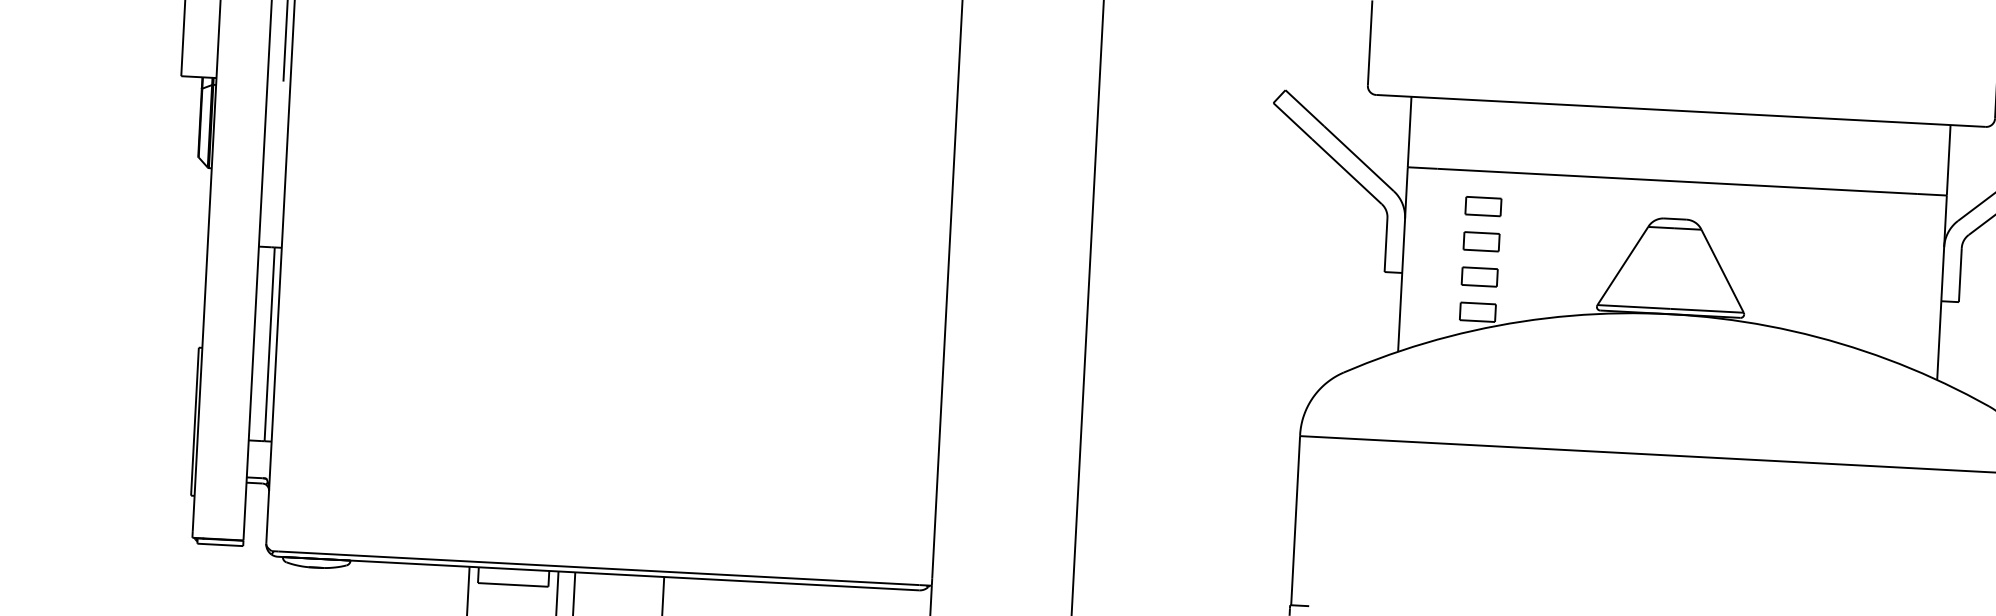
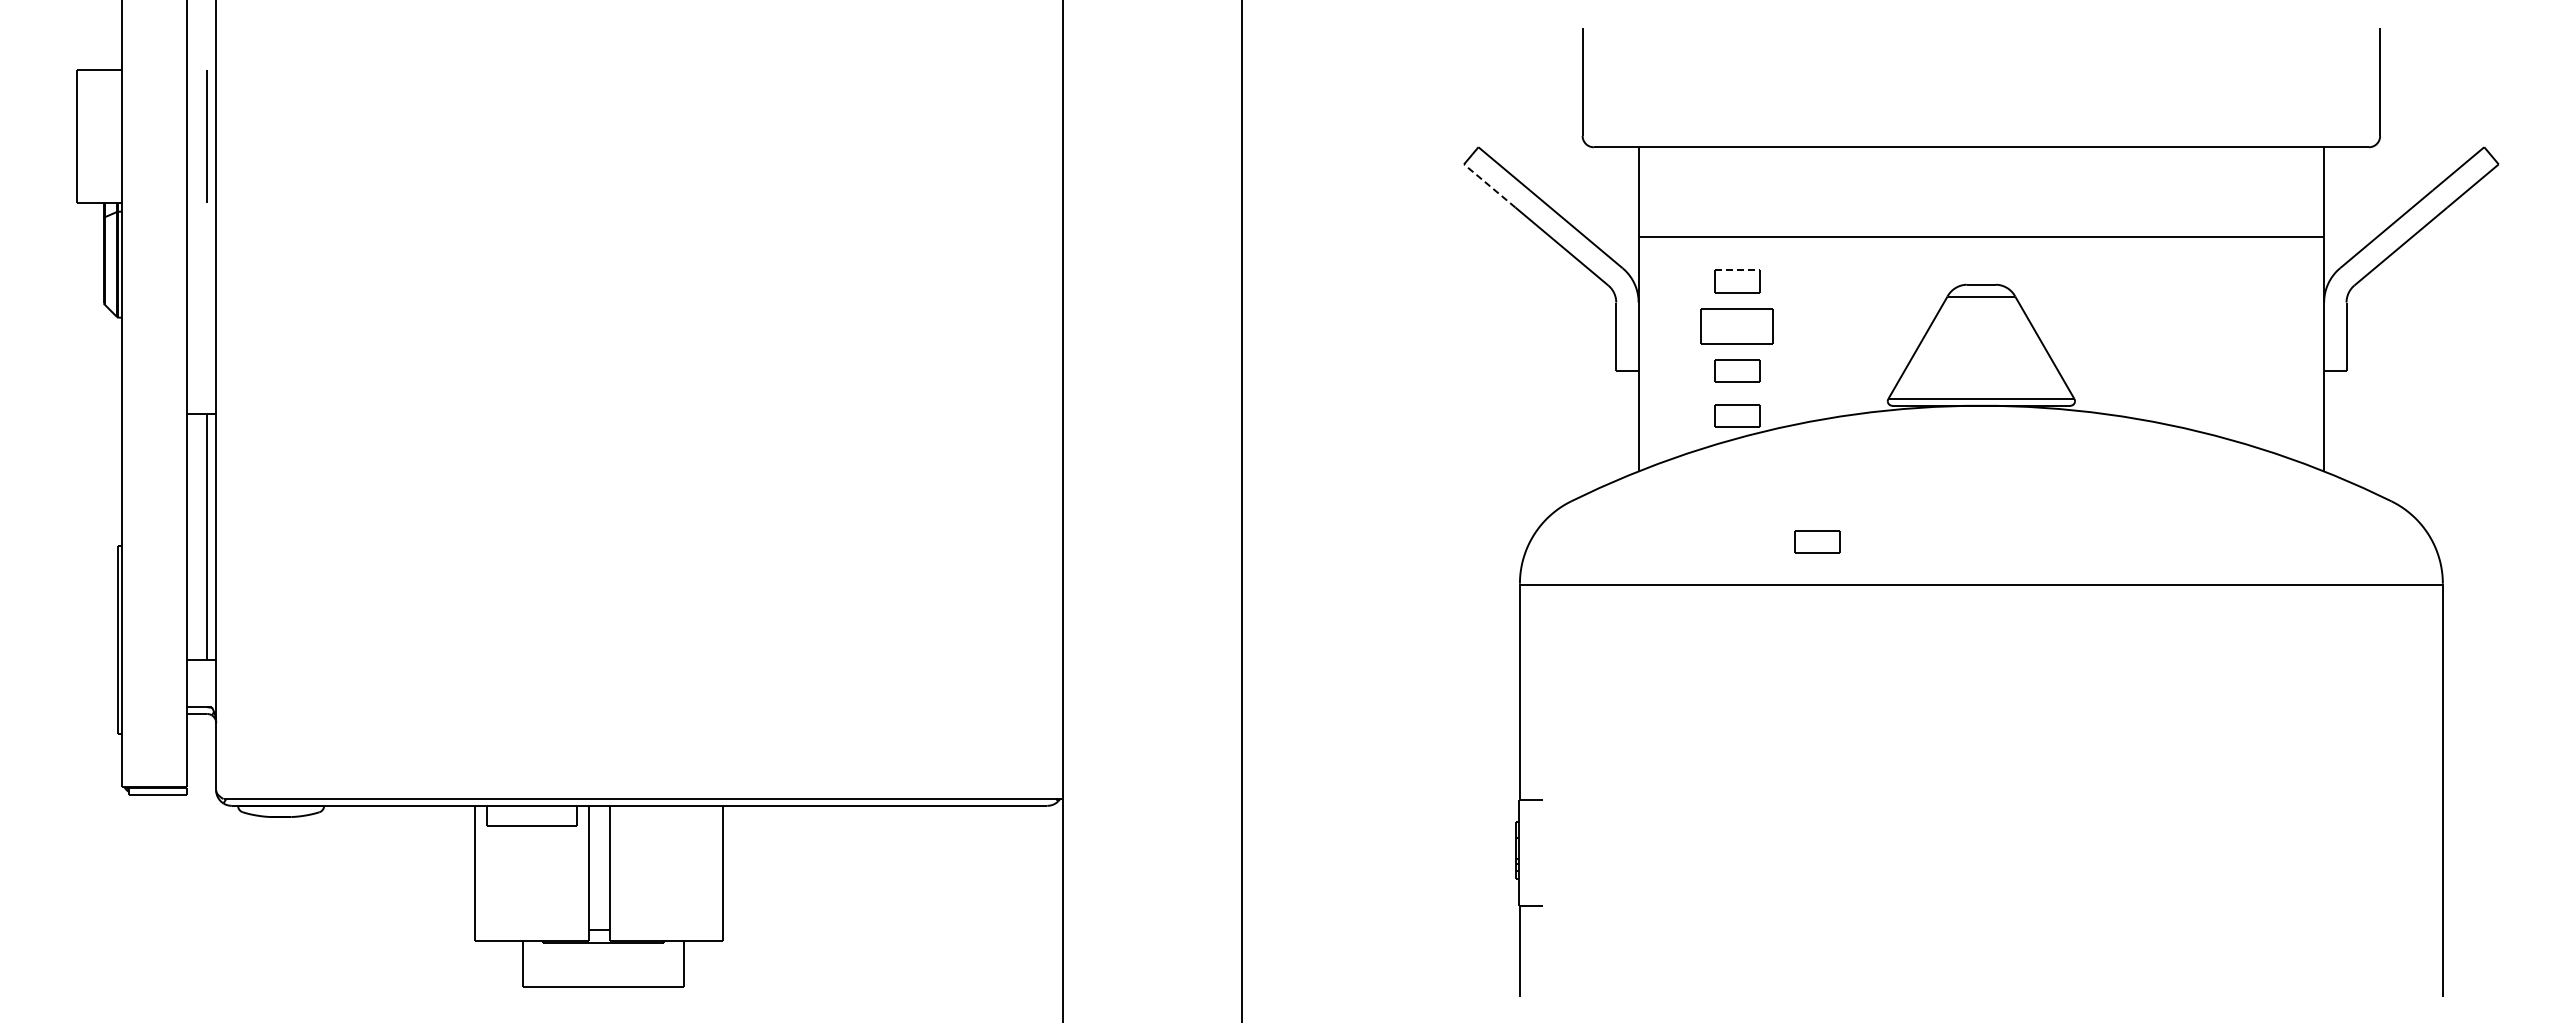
line: (1292, 121) -> (1489, 186), solid -> dashed
line: (1484, 197) -> (1737, 270), solid -> dashed
part: (1481, 241) -> (1737, 326), size x1.6
part: (1535, 414) -> (1817, 541), added

